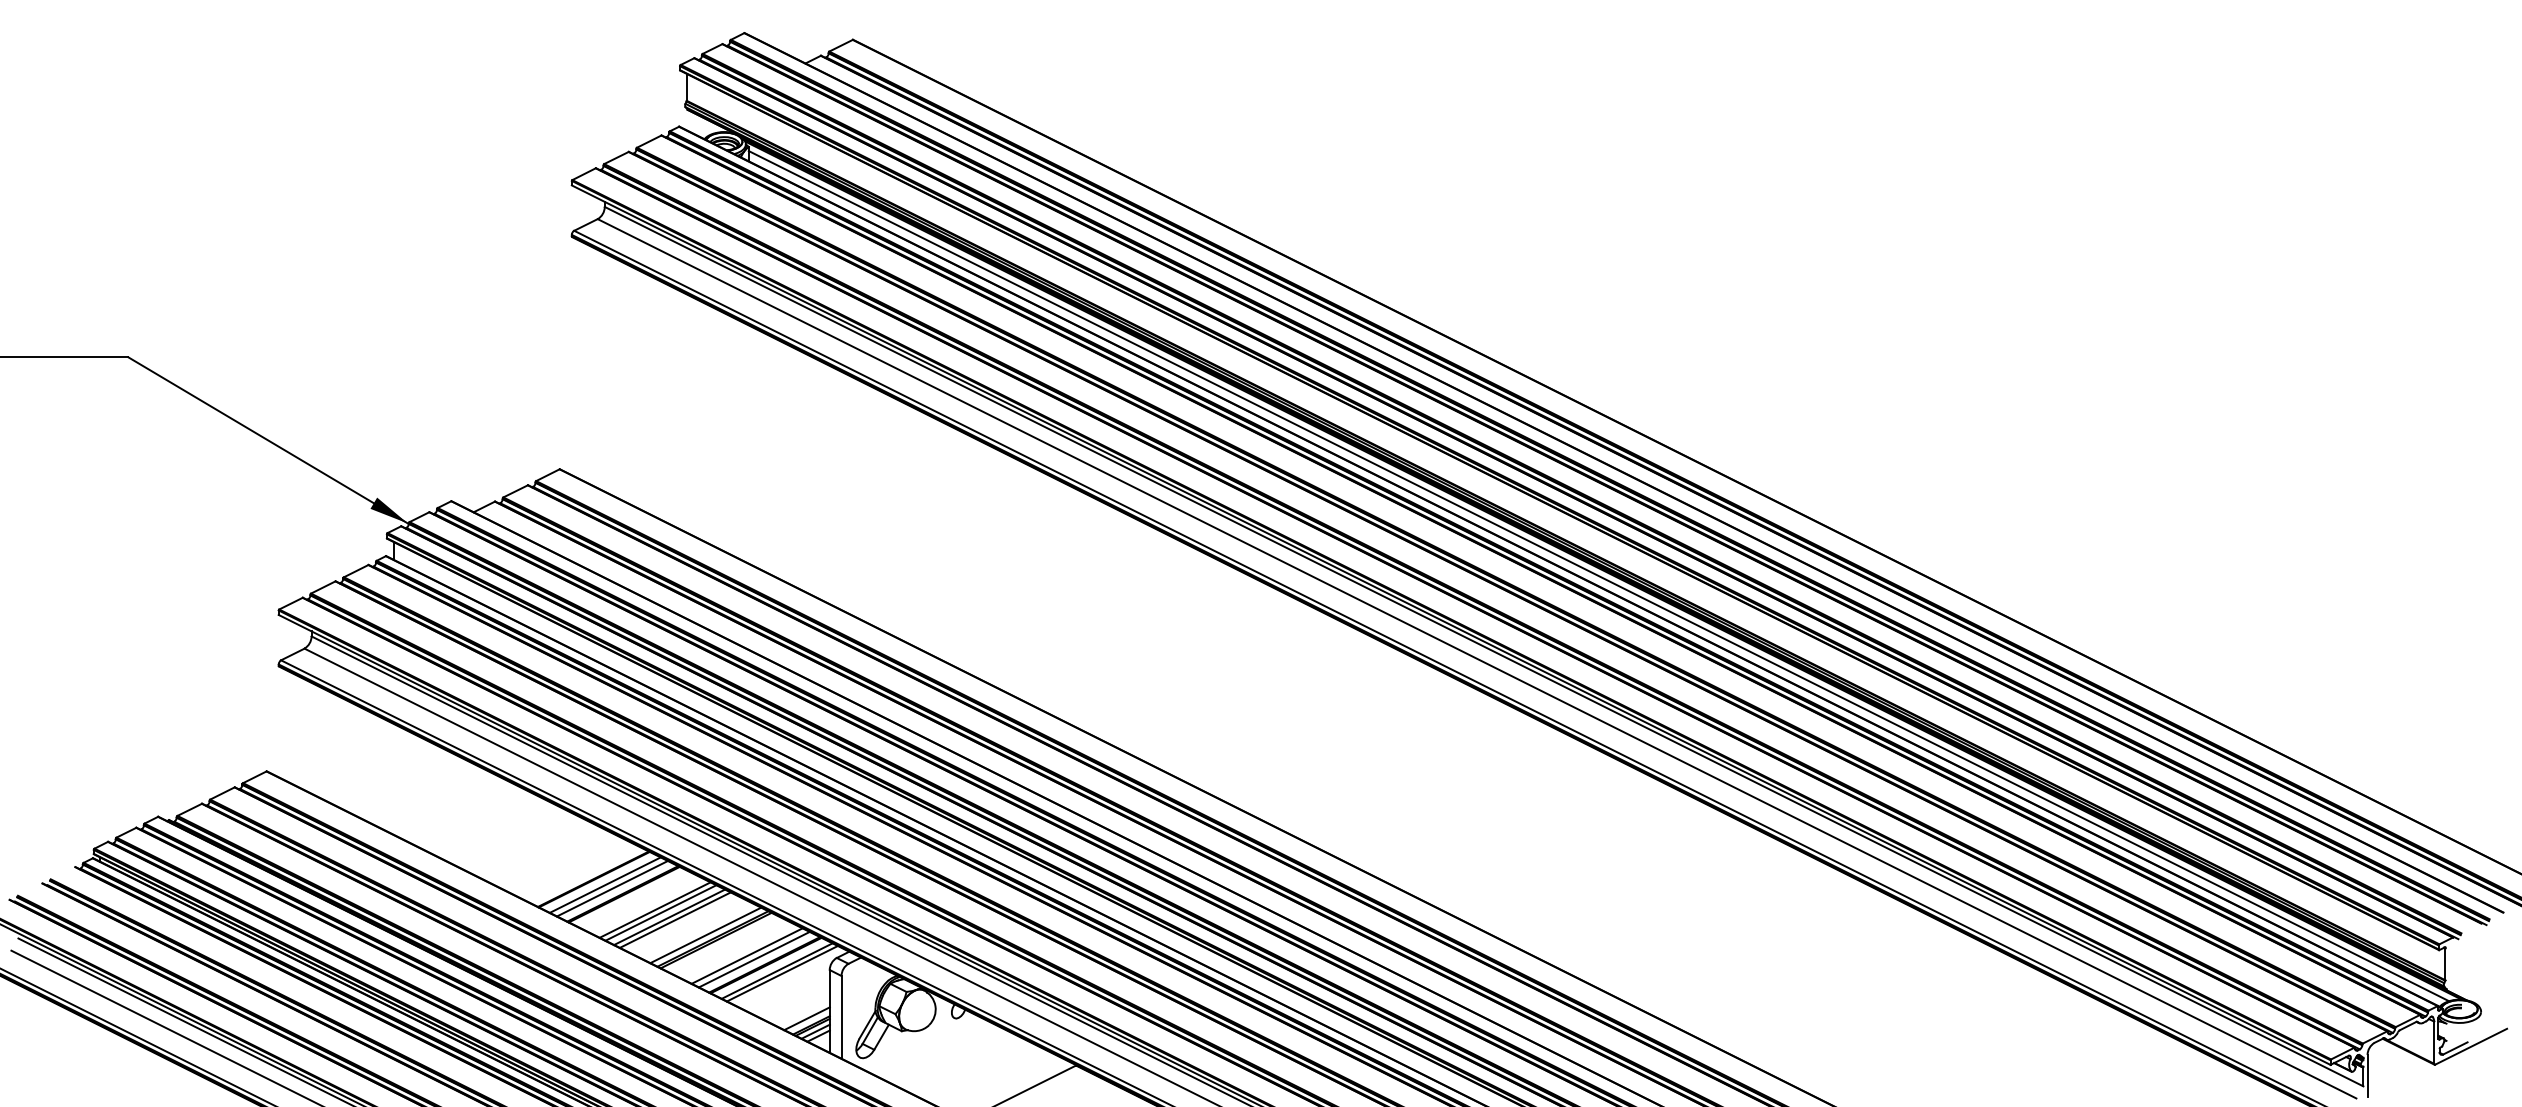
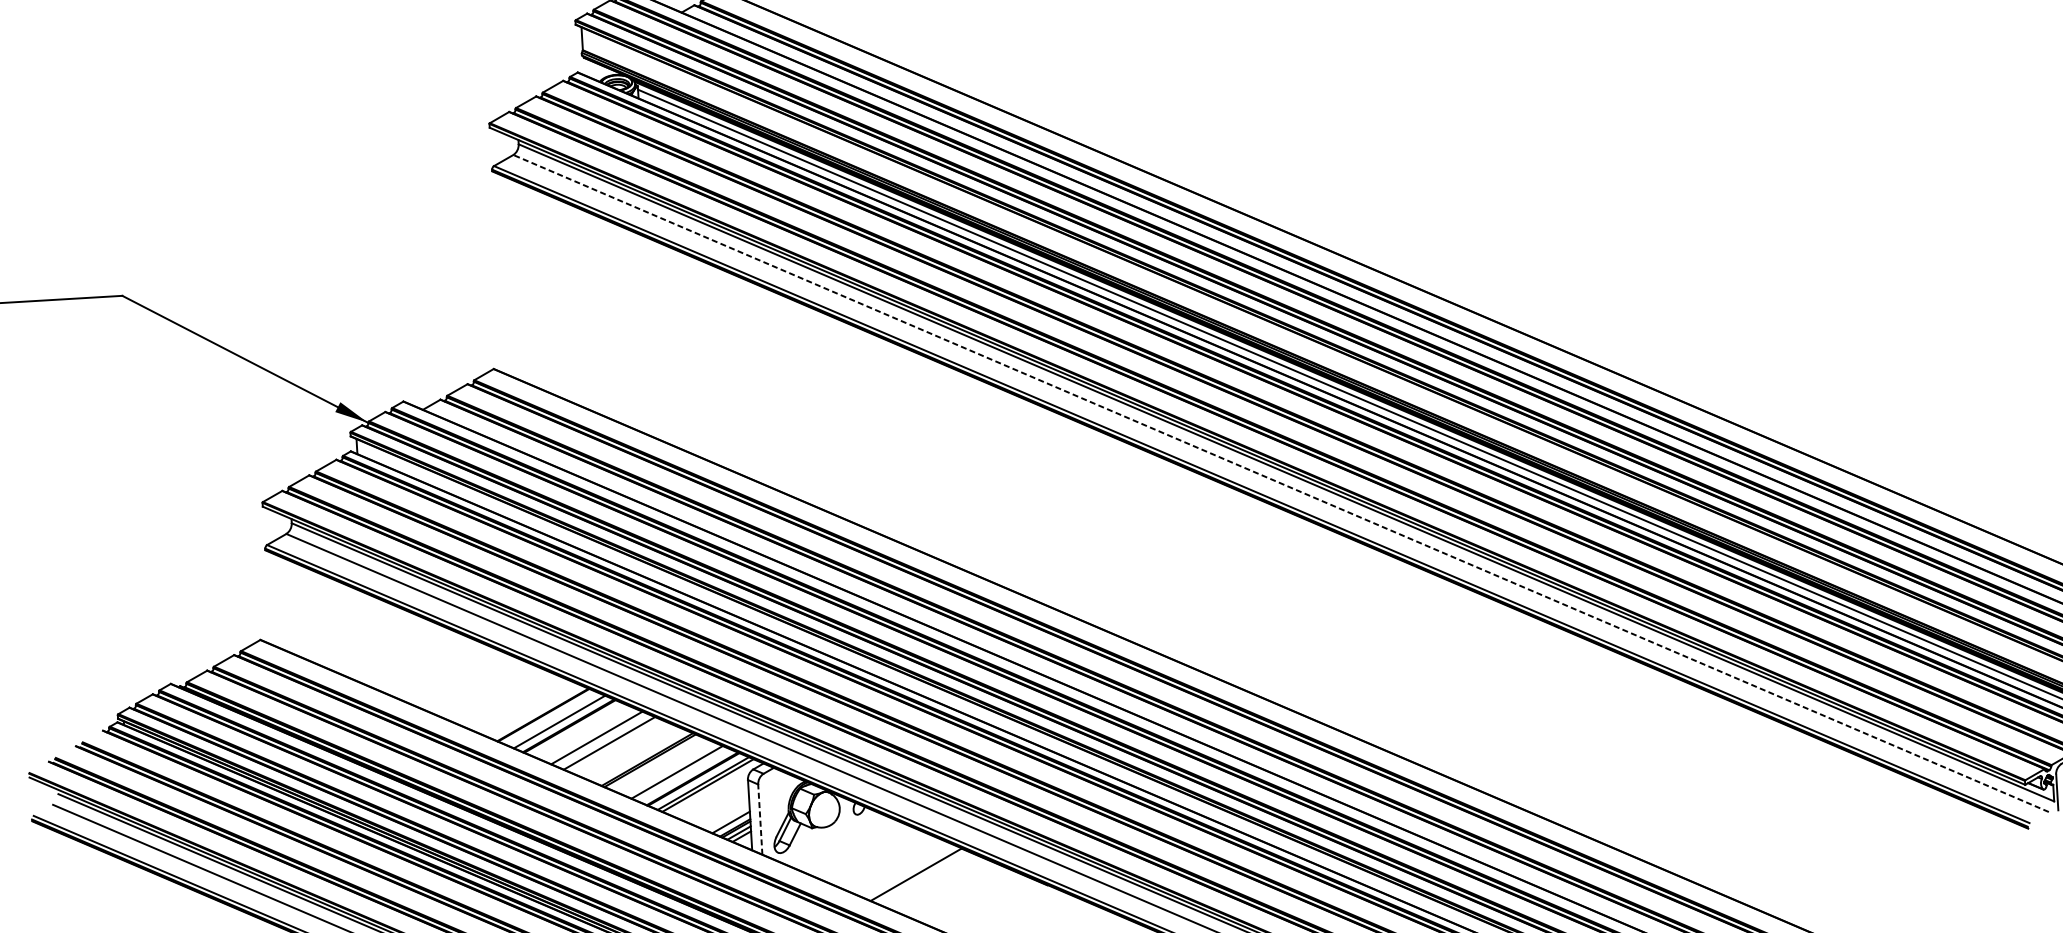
line: (1476, 658) -> (1280, 483), solid -> dashed
line: (604, 884) -> (552, 718), removed
line: (660, 912) -> (601, 739), removed
line: (674, 919) -> (613, 744), removed
line: (705, 935) -> (640, 757), removed
line: (753, 959) -> (682, 774), removed
line: (841, 1016) -> (760, 818), solid -> dashed

